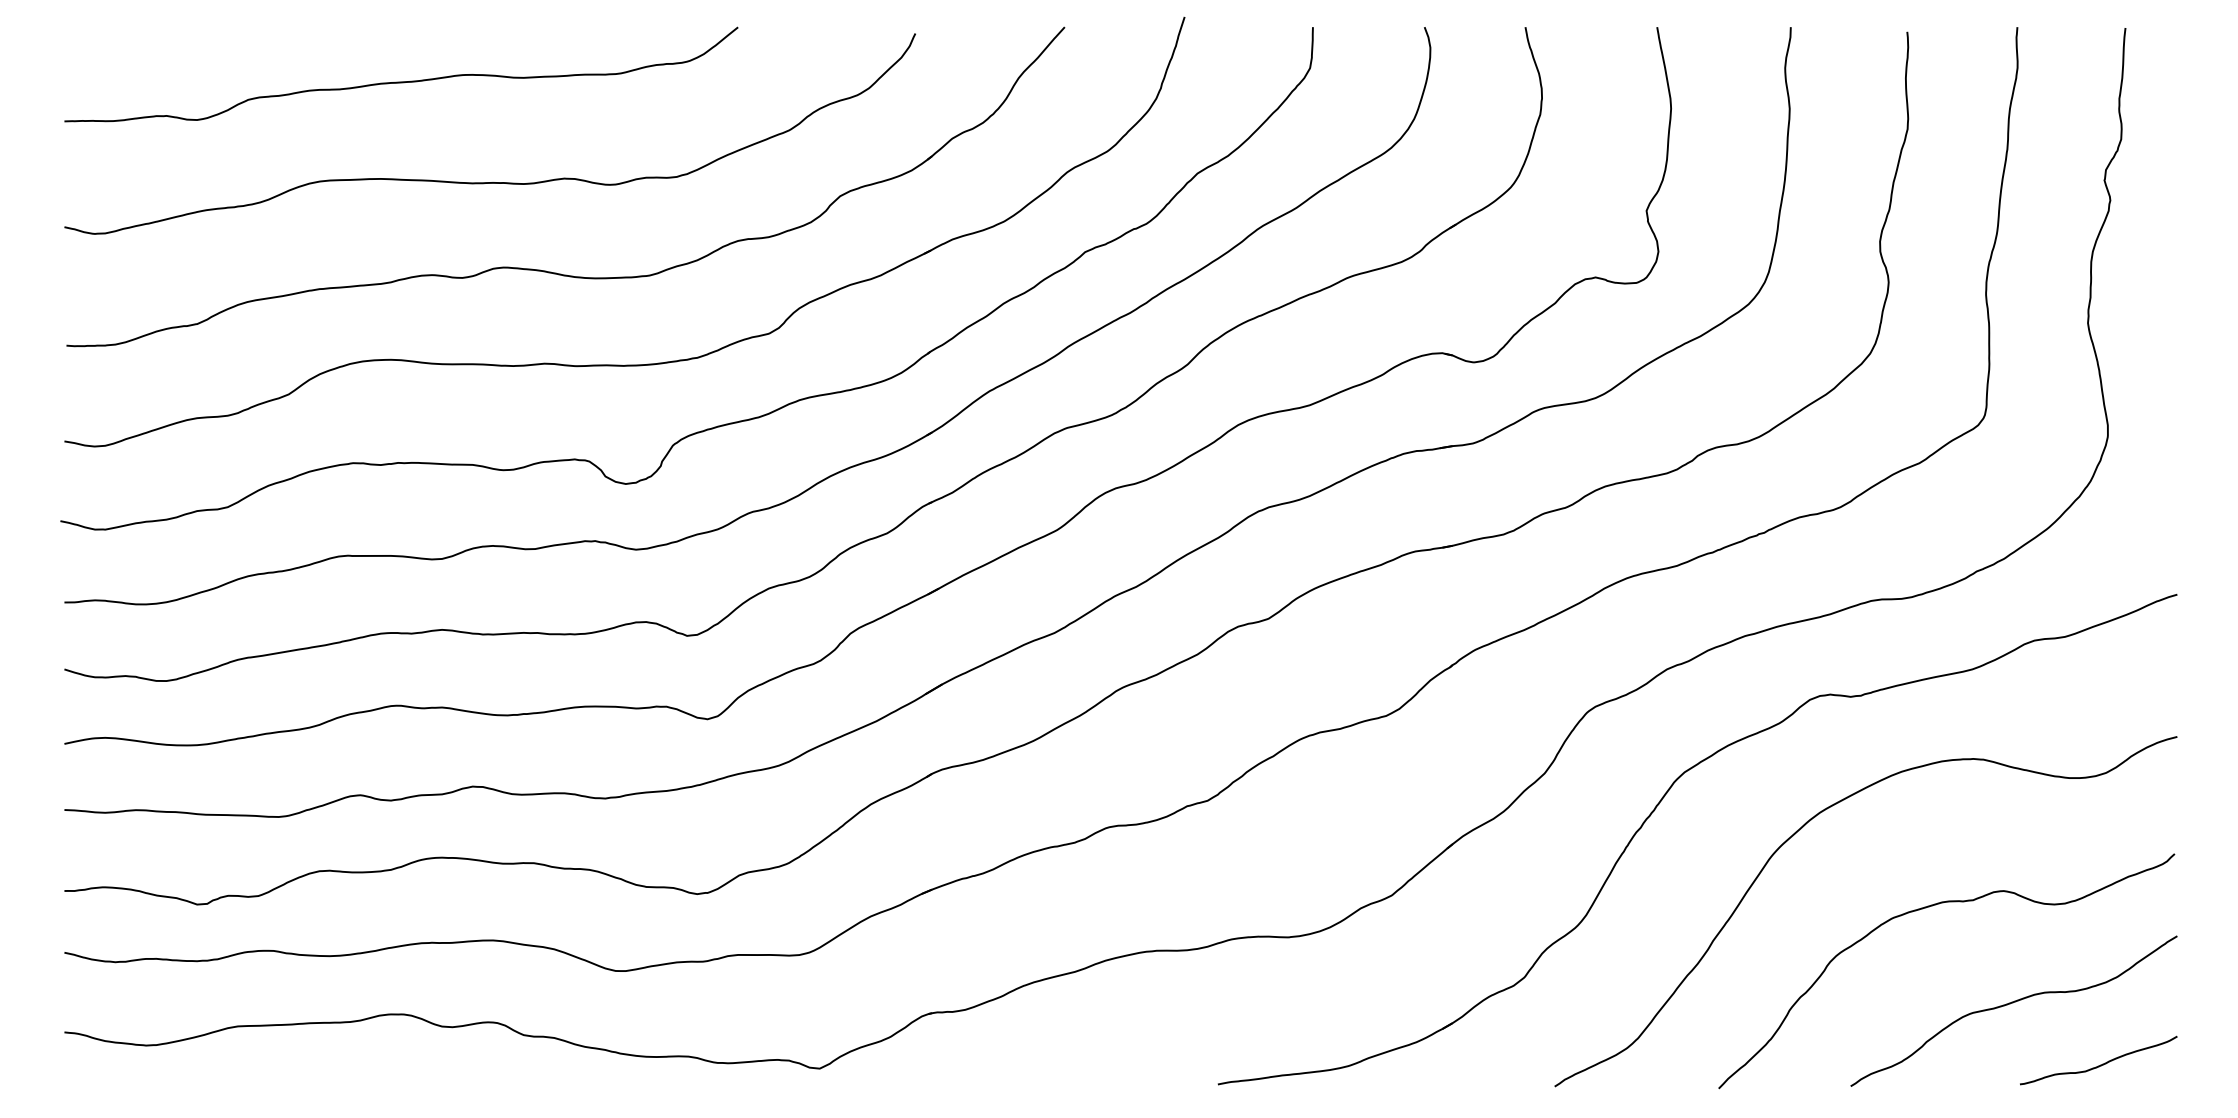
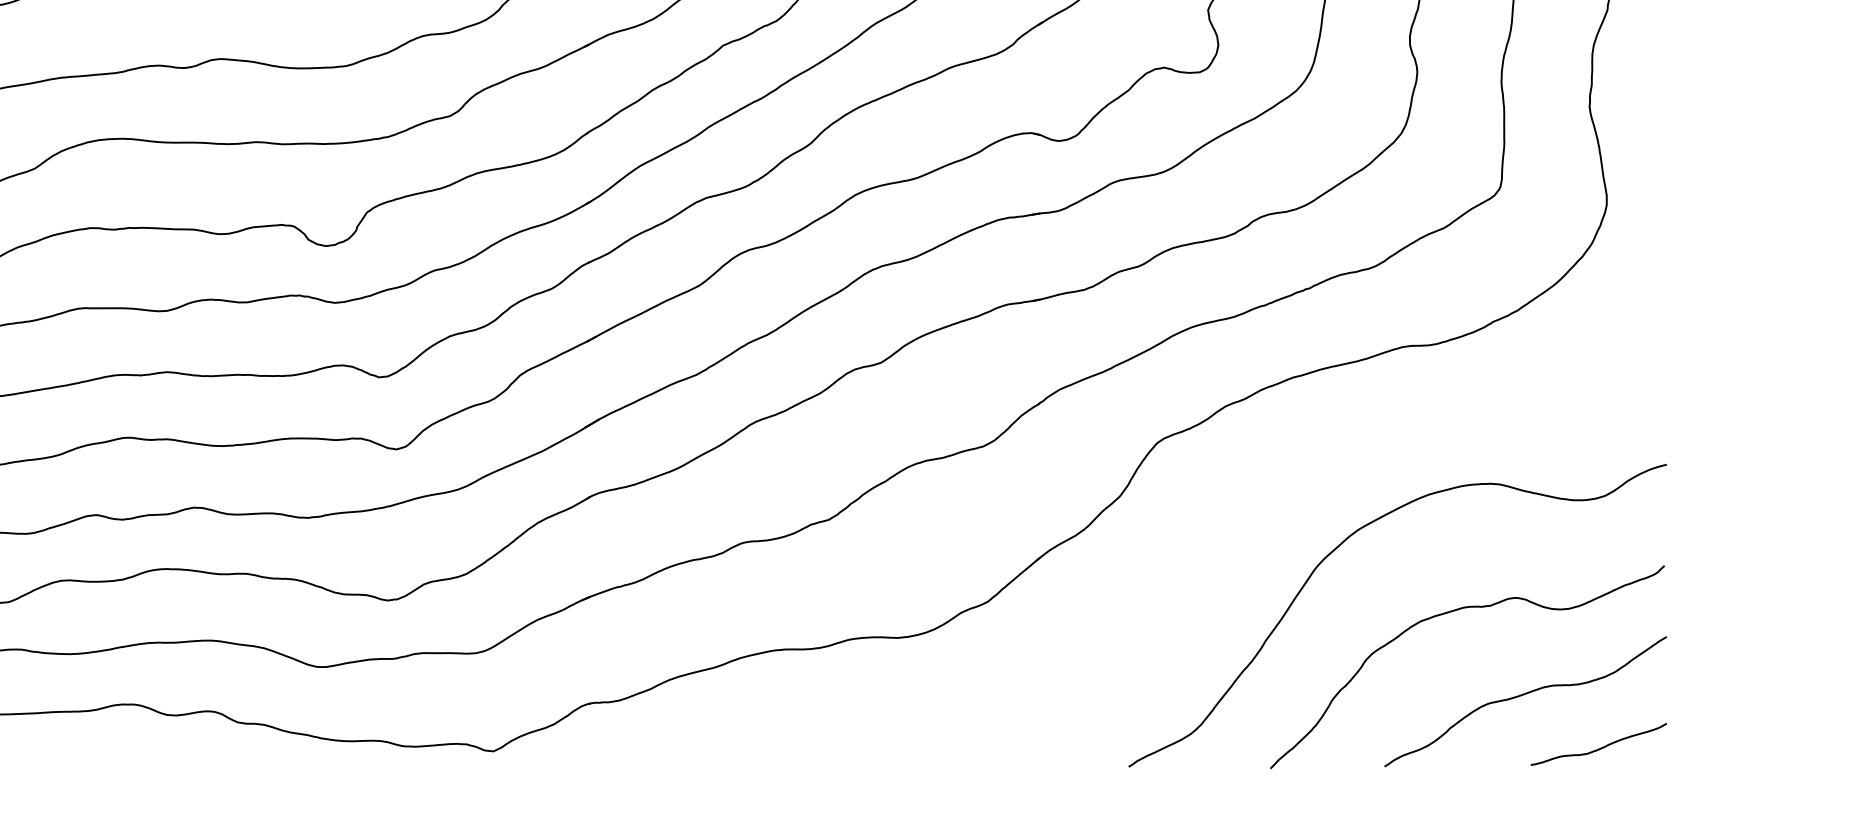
part: (1655, 810) -> (1215, 528), removed

